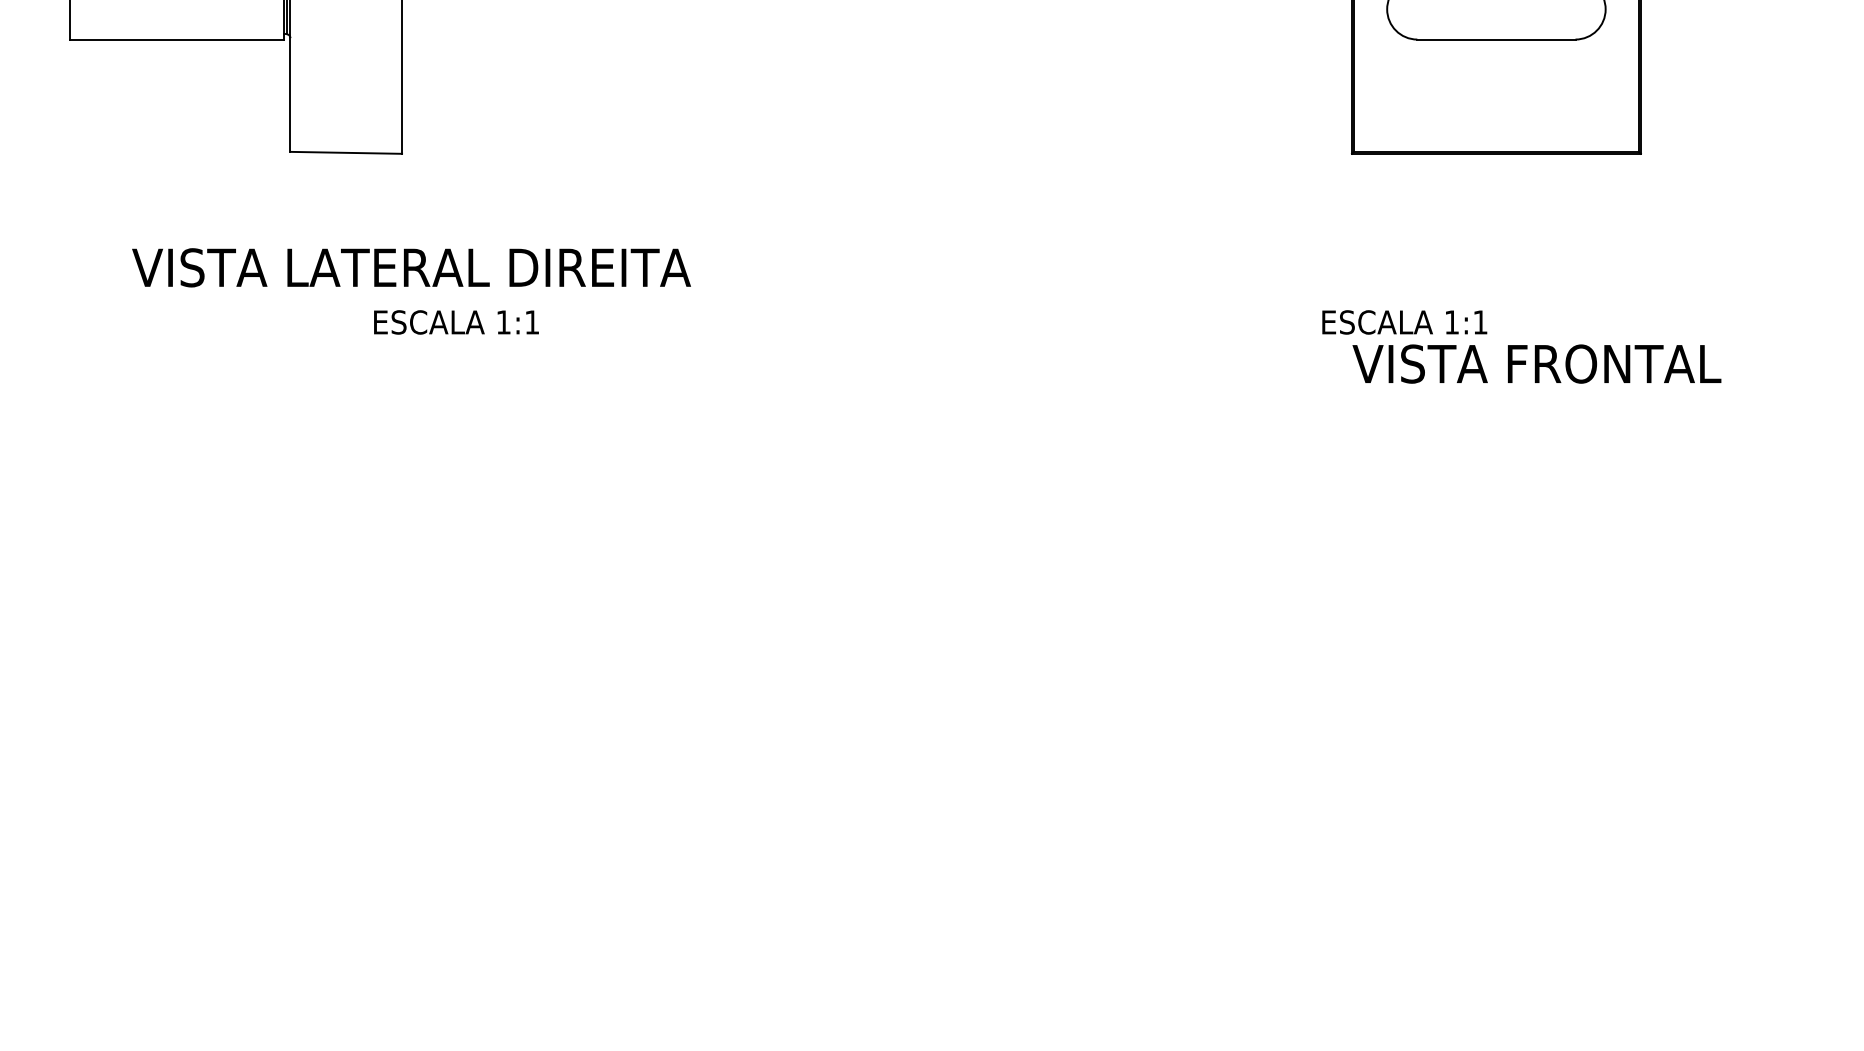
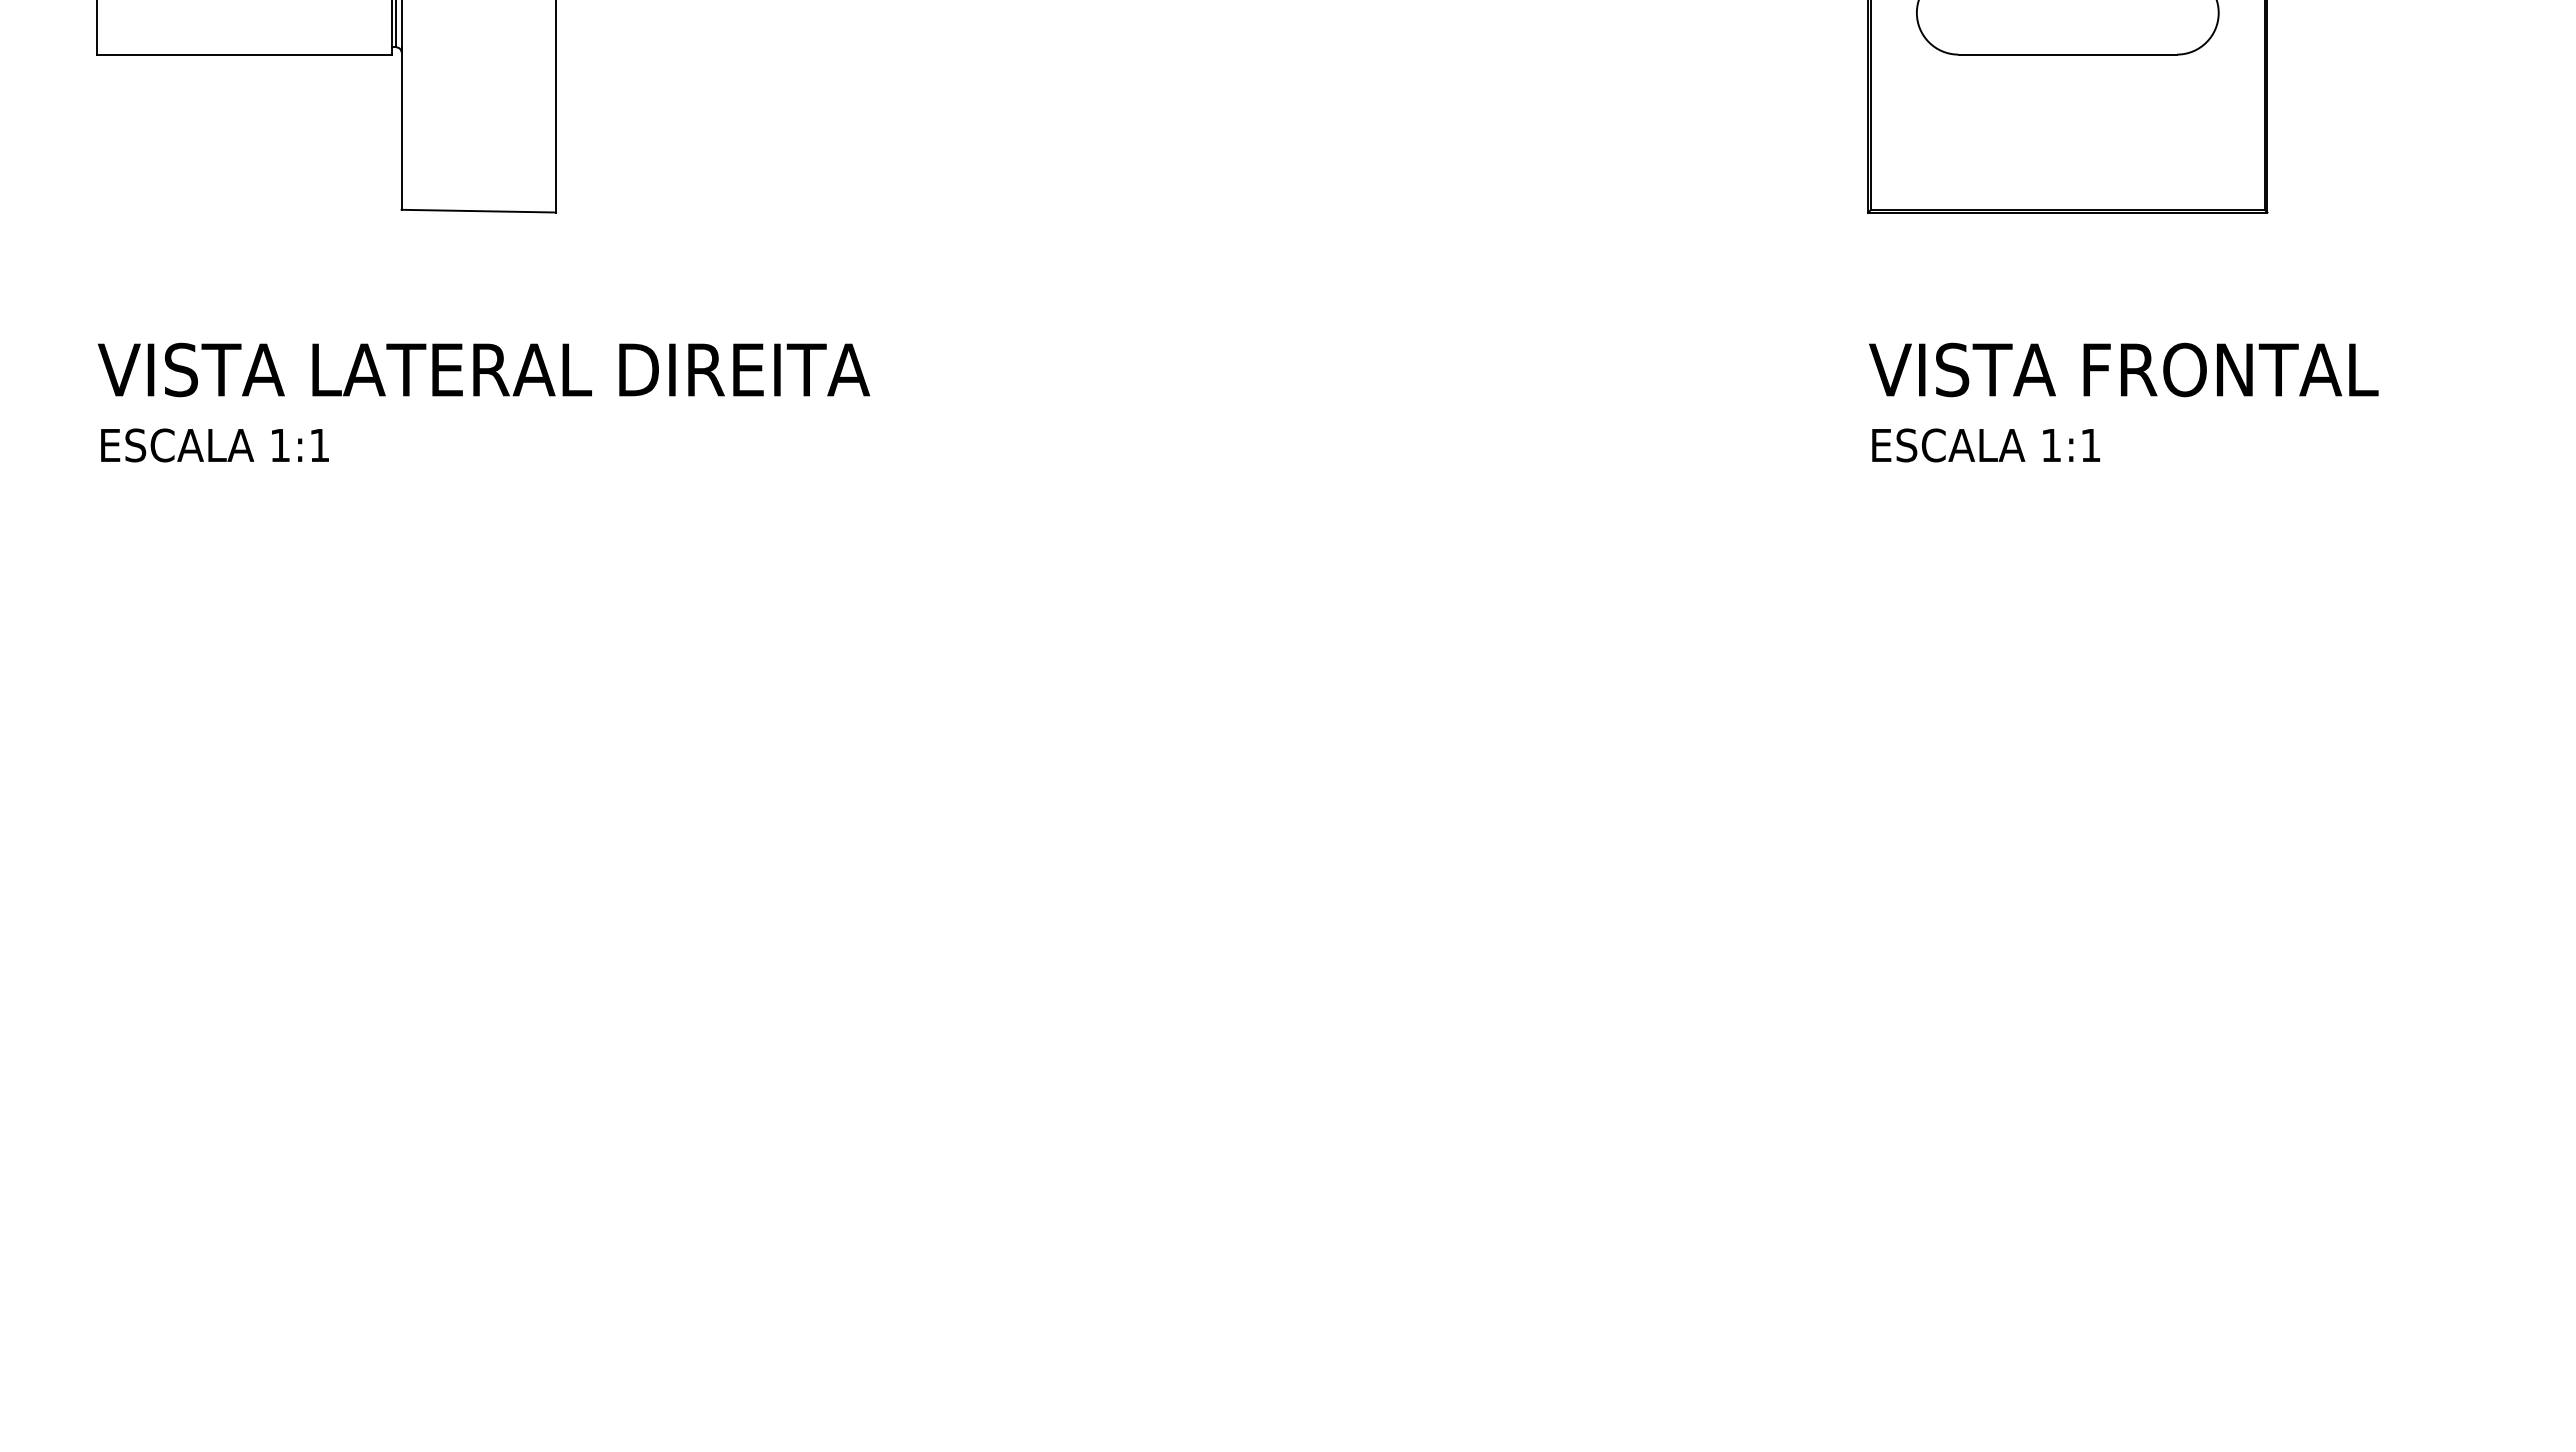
text: (411, 267) -> (483, 369), moved
text: (456, 322) -> (214, 445), moved
text: (1405, 322) -> (1986, 445), moved
text: (1536, 363) -> (2123, 369), moved

